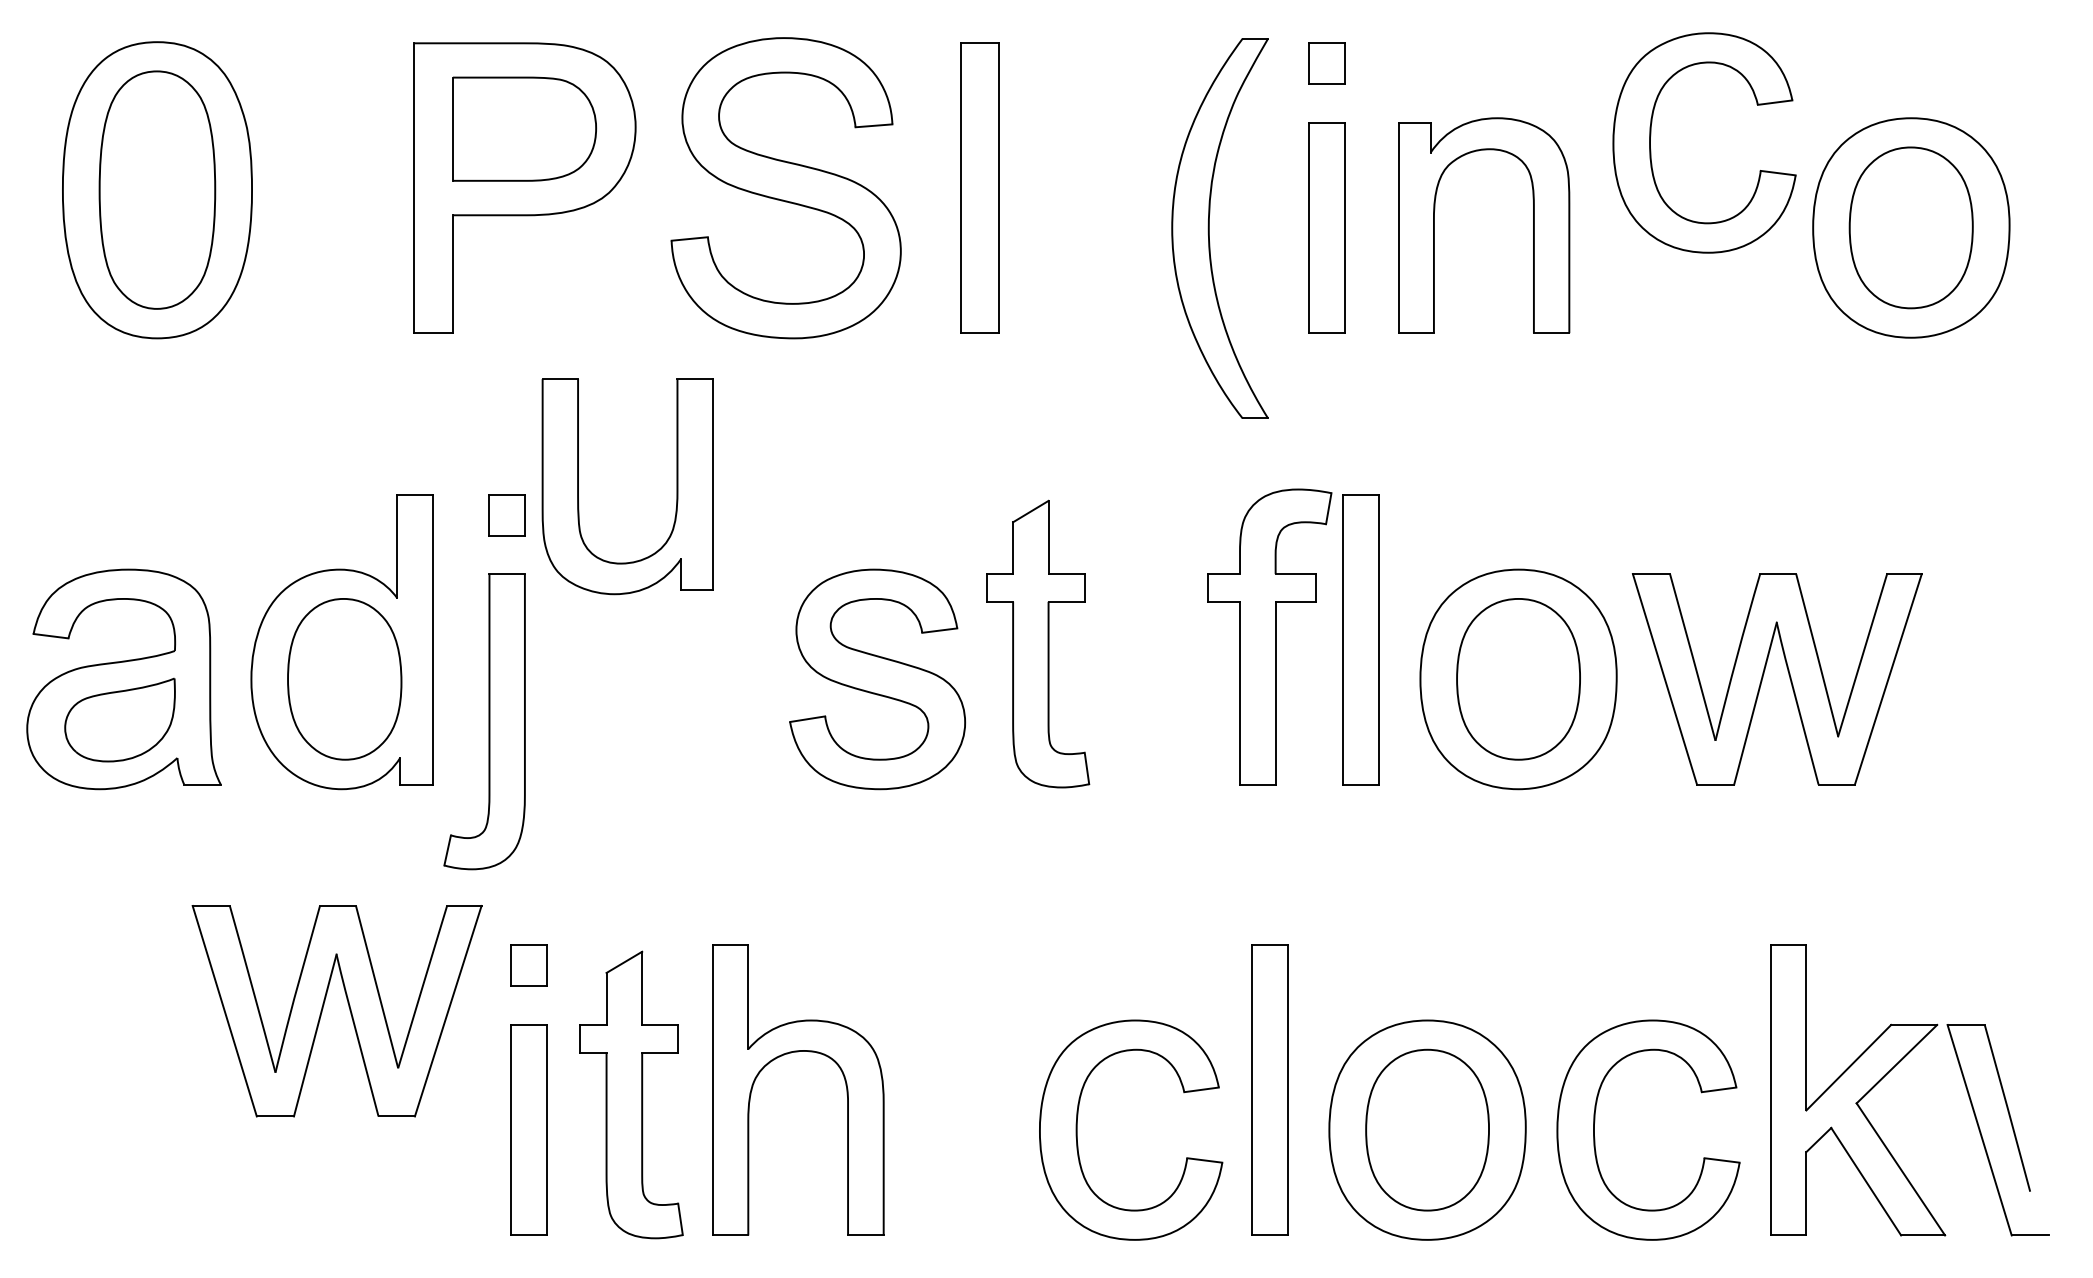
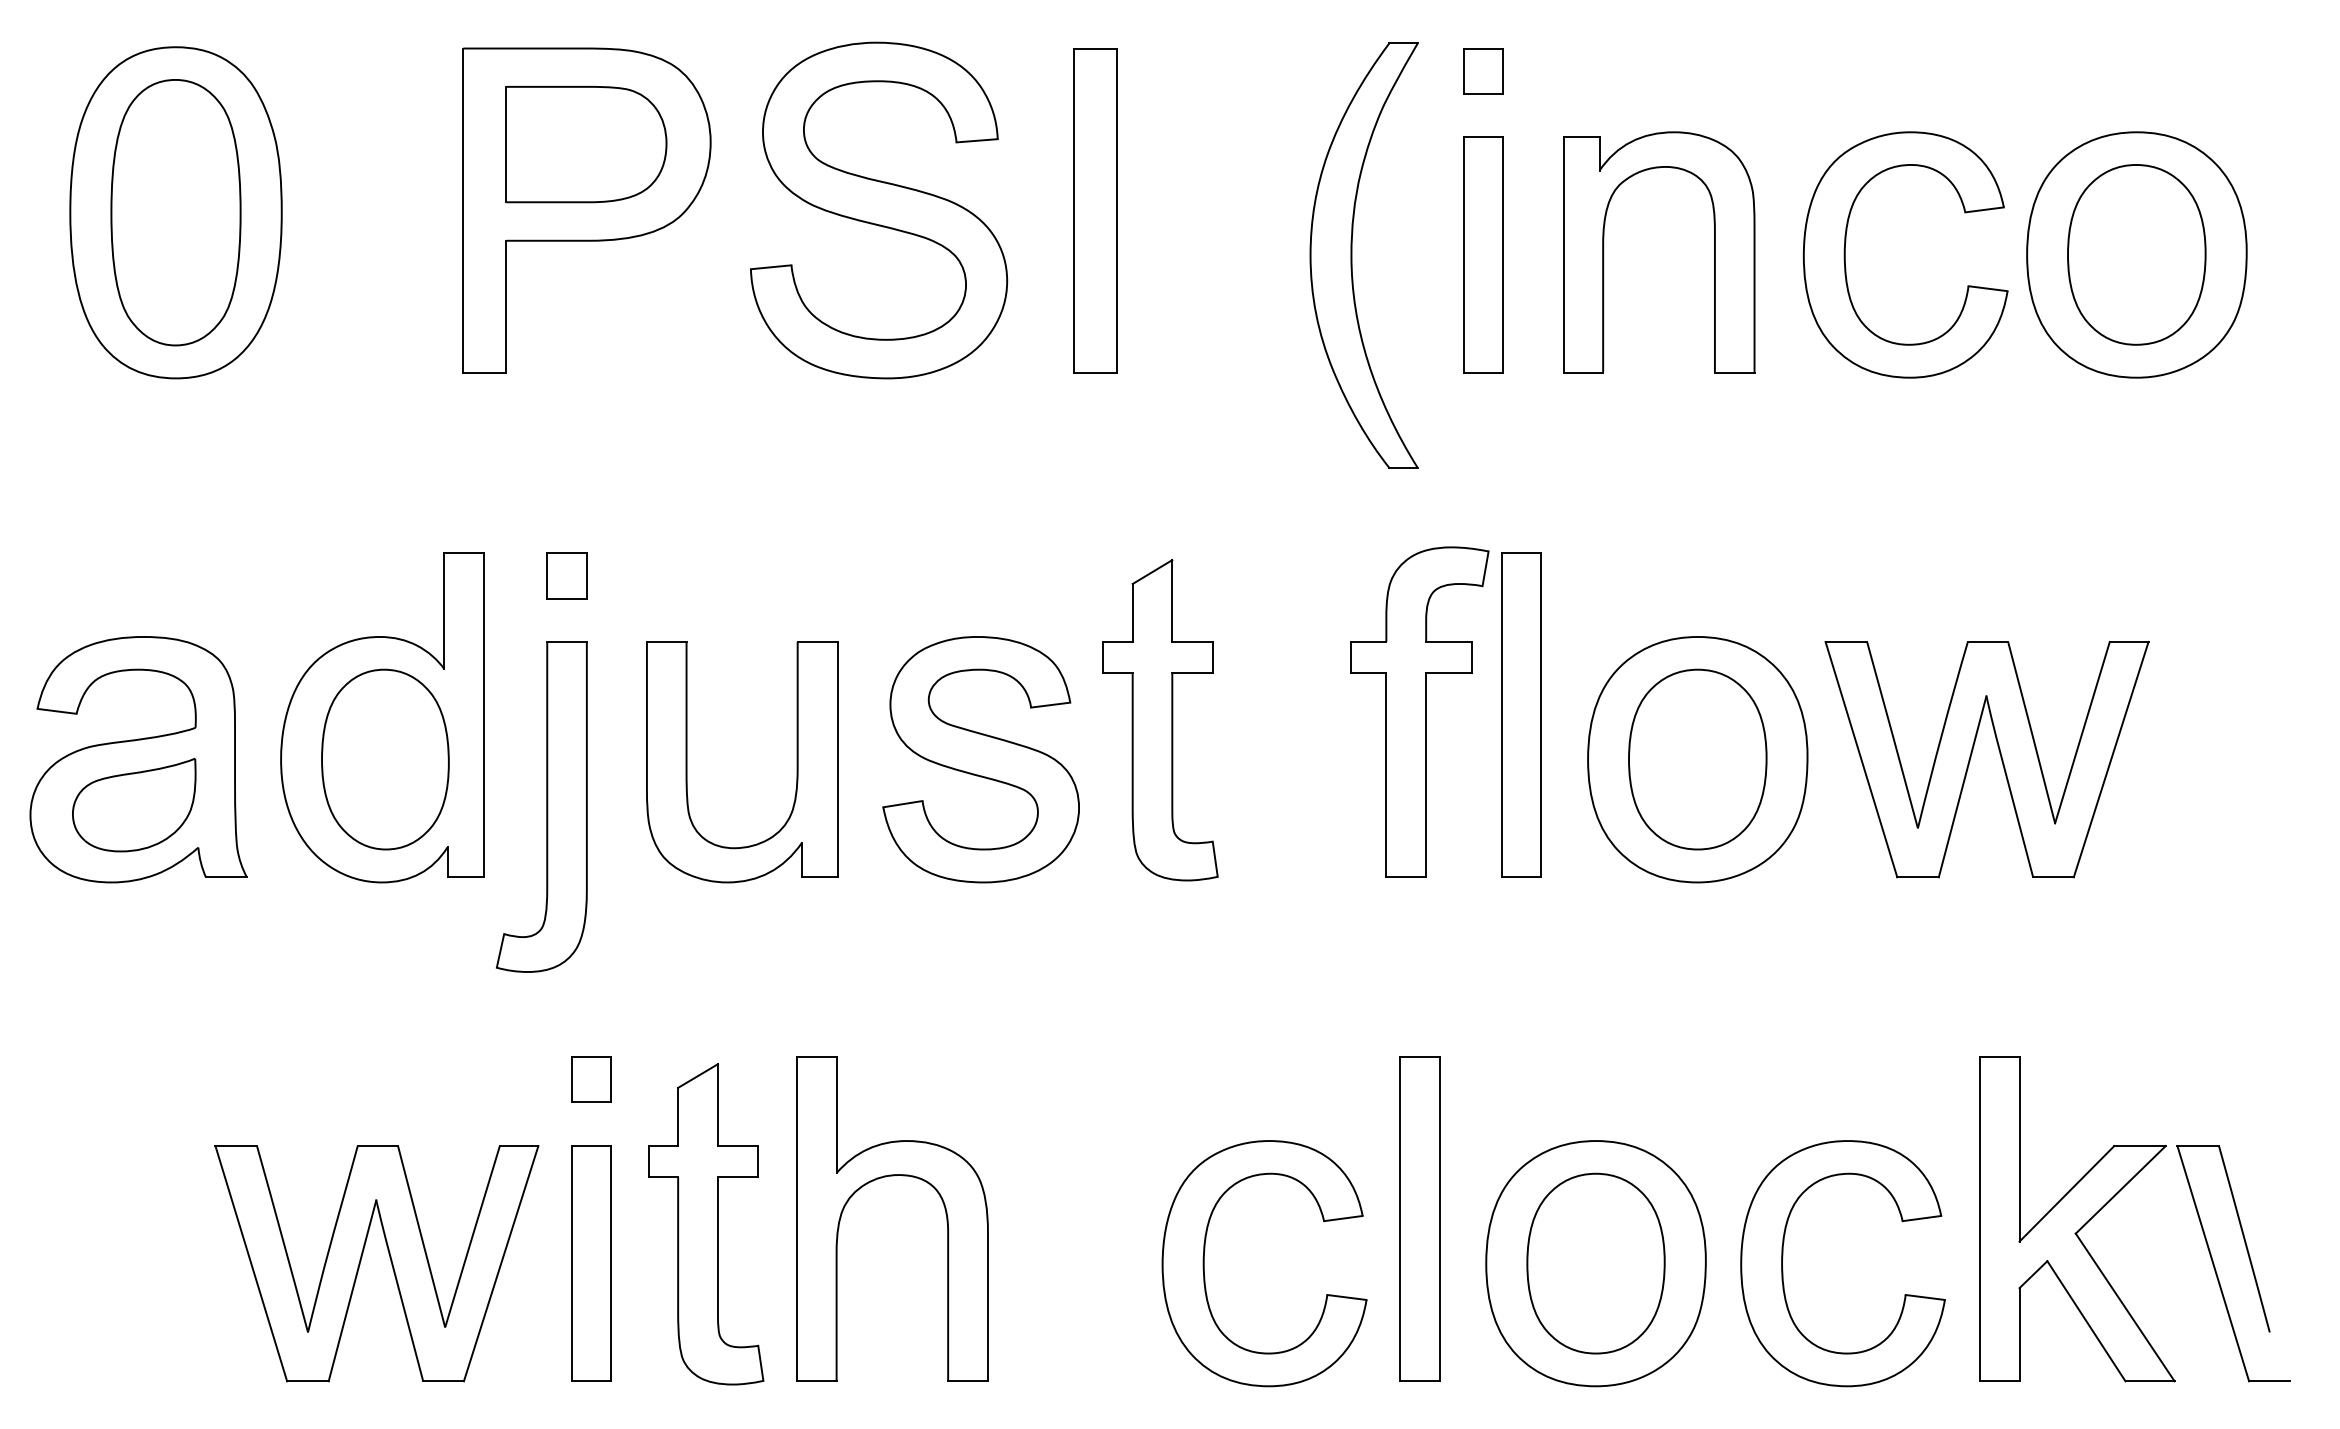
part: (1651, 135) -> (1846, 246), moved
part: (578, 486) -> (687, 762), moved
part: (348, 1007) -> (389, 1259), moved

